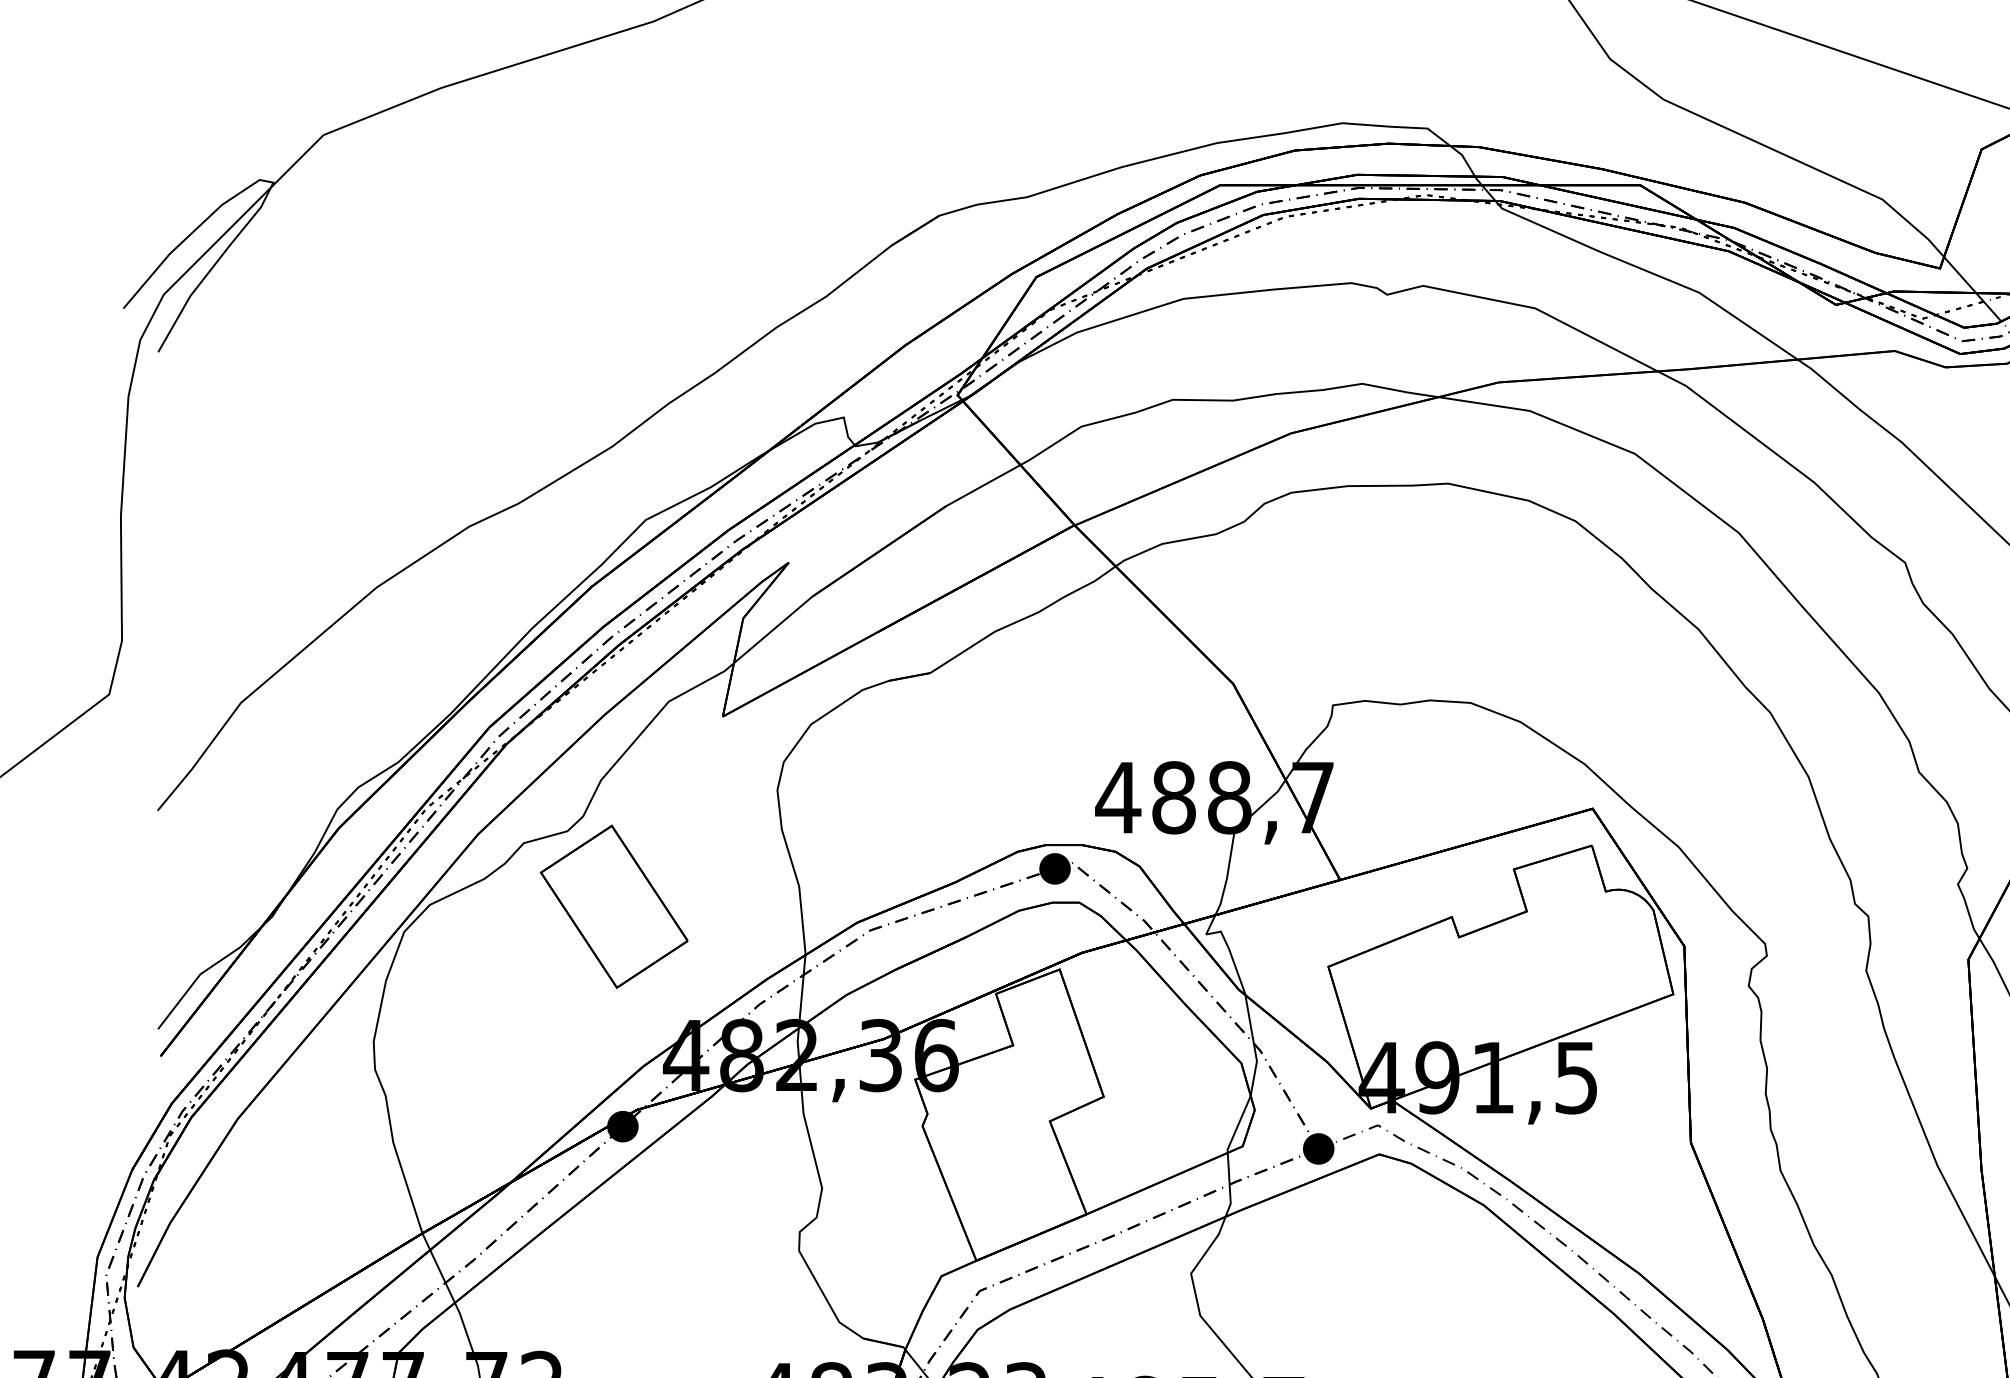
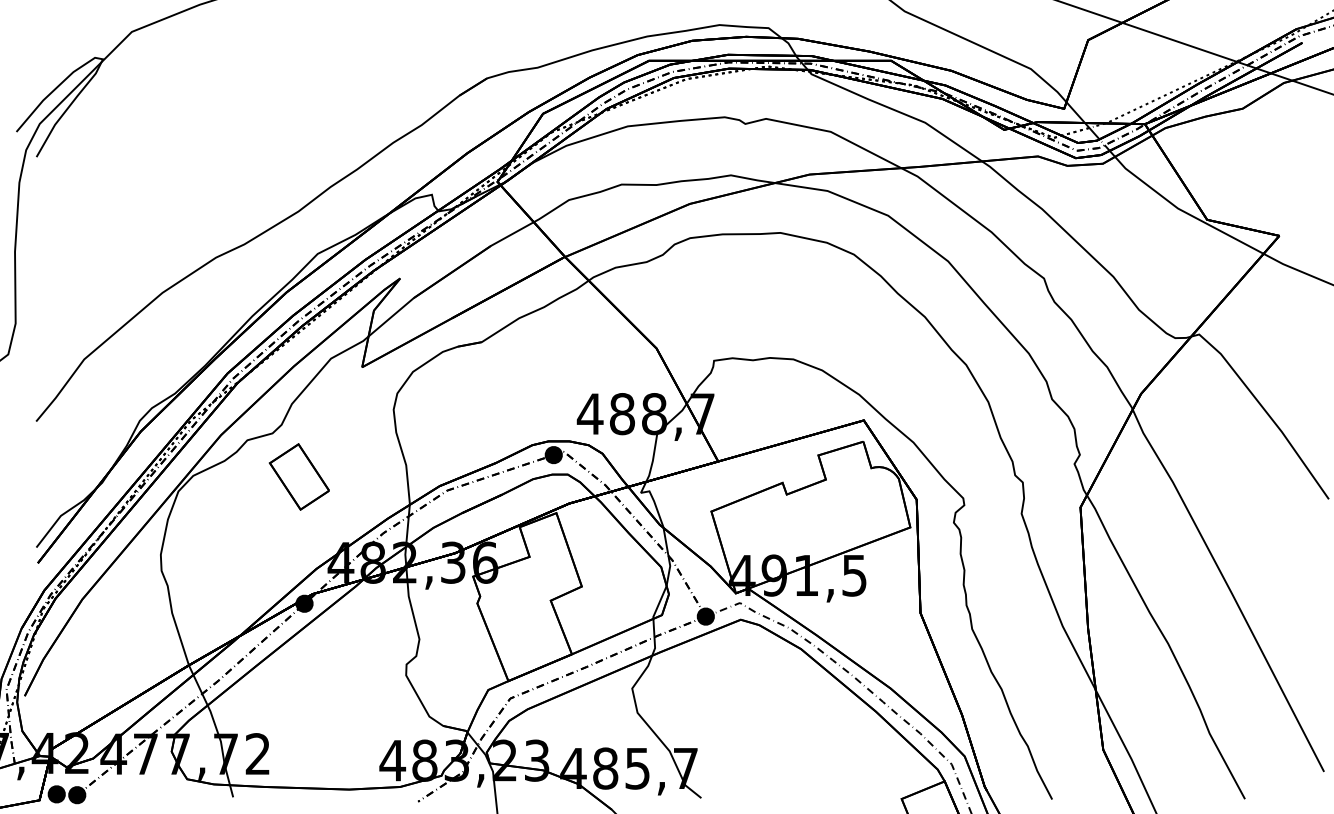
part: (614, 905) -> (299, 476), size x0.7

